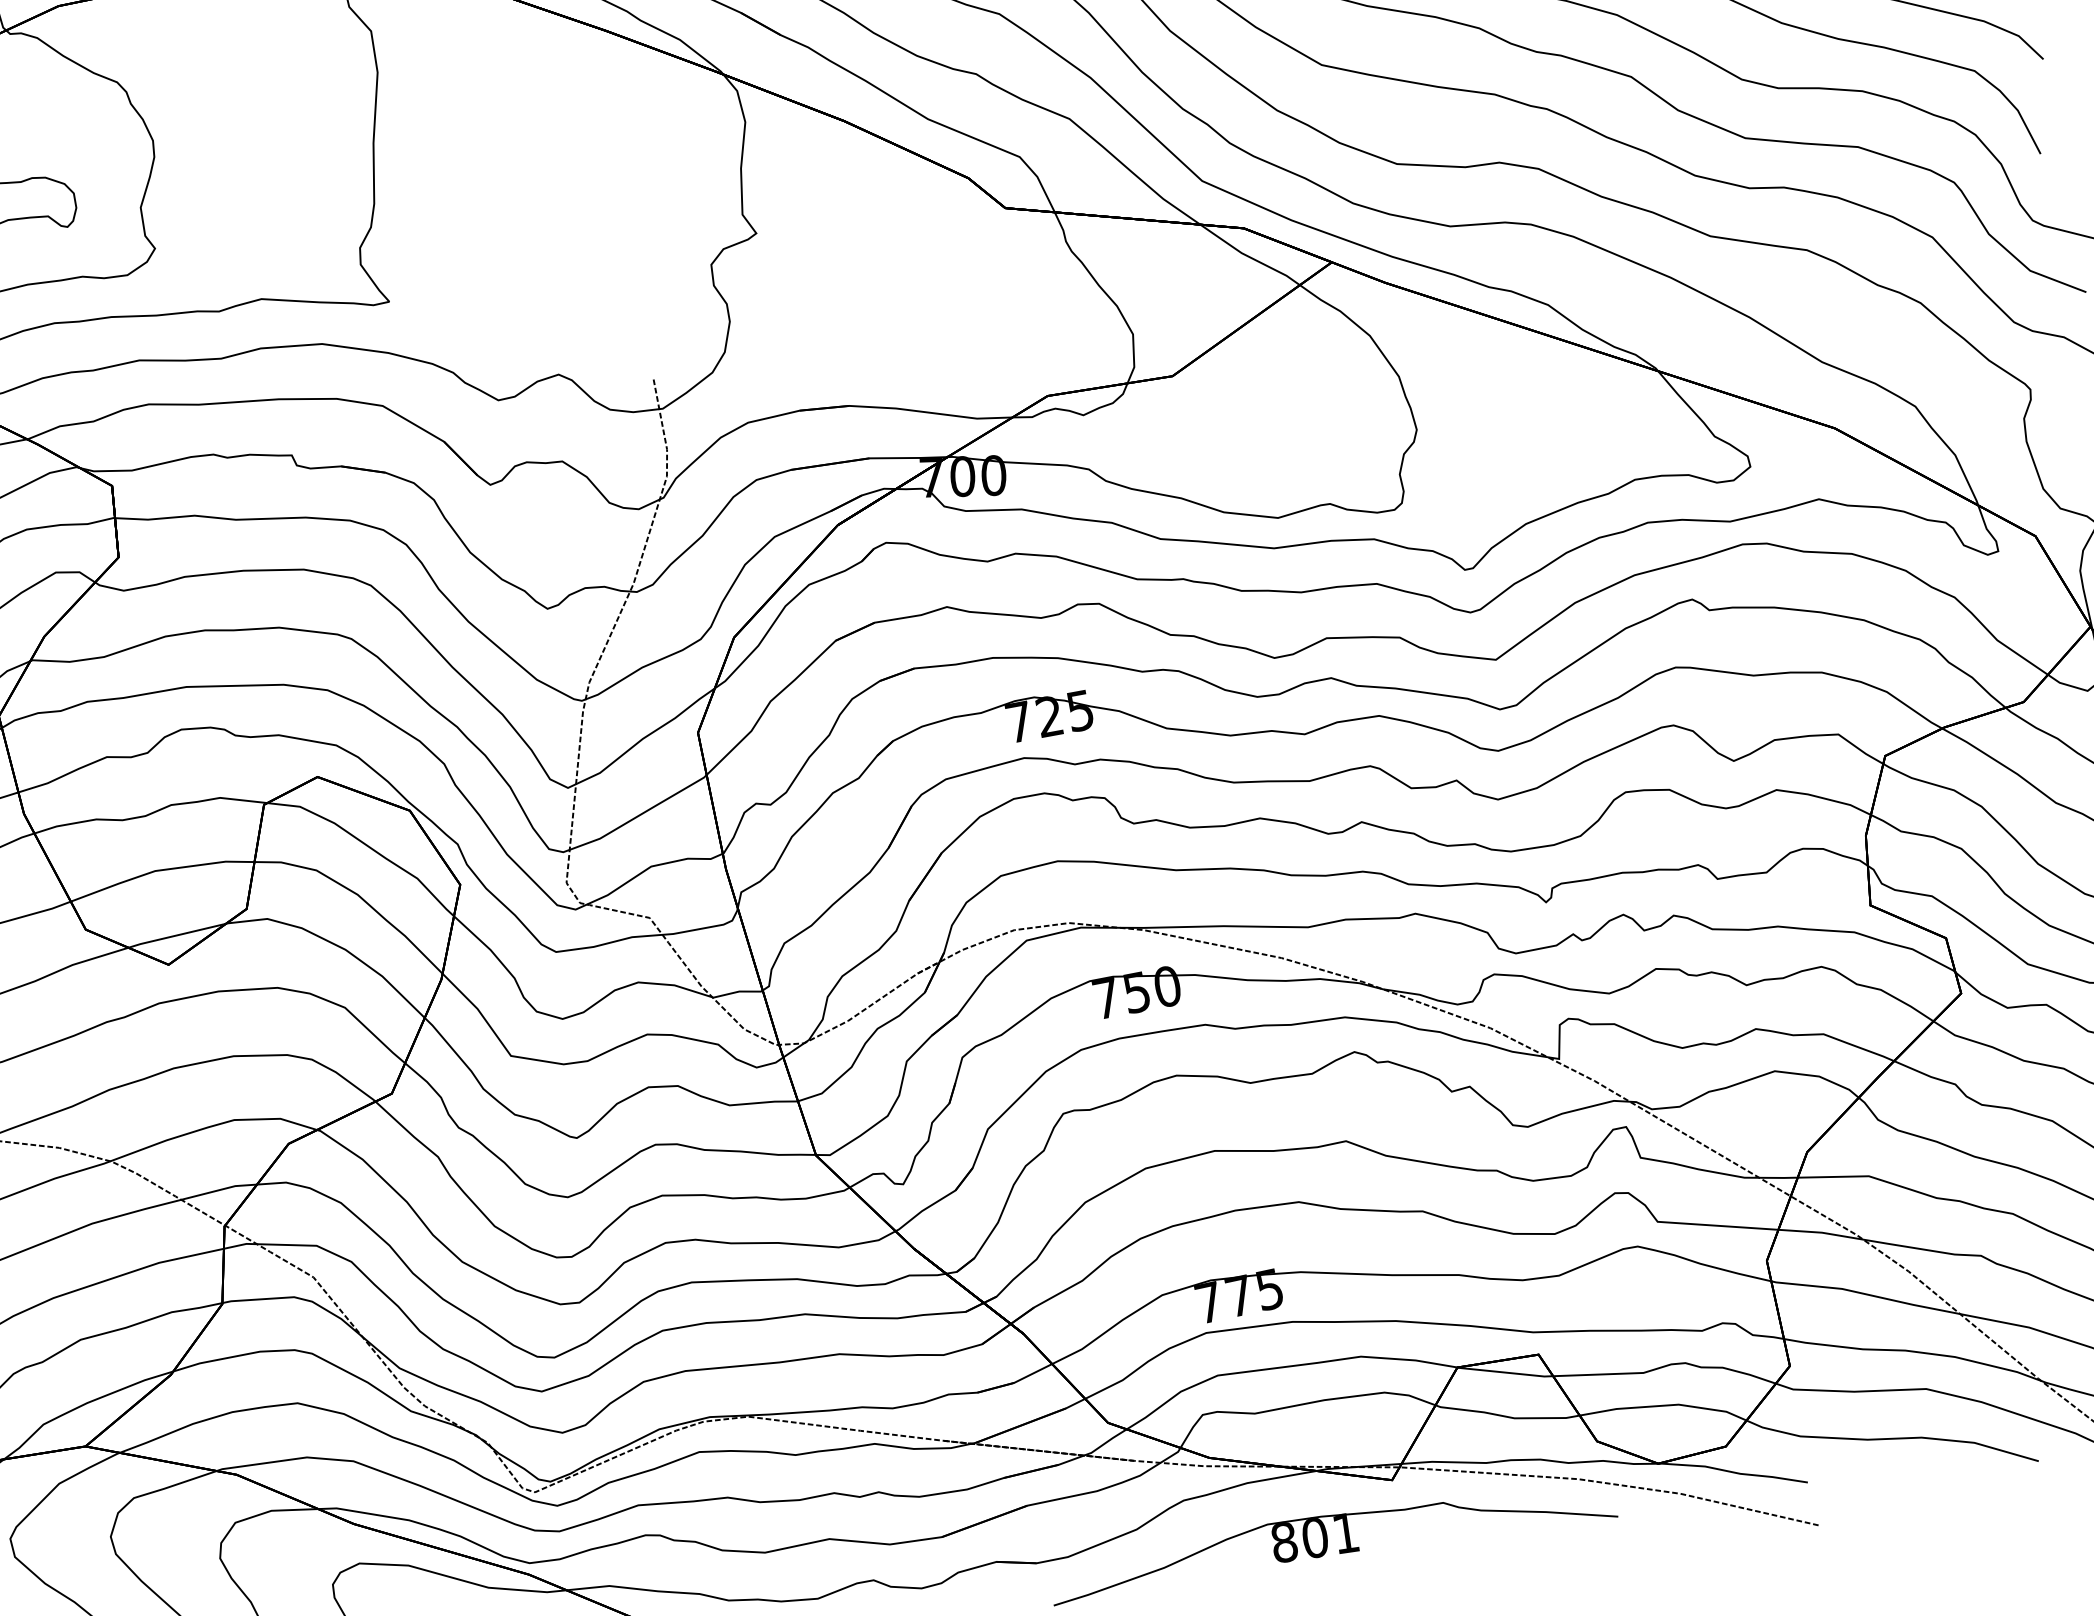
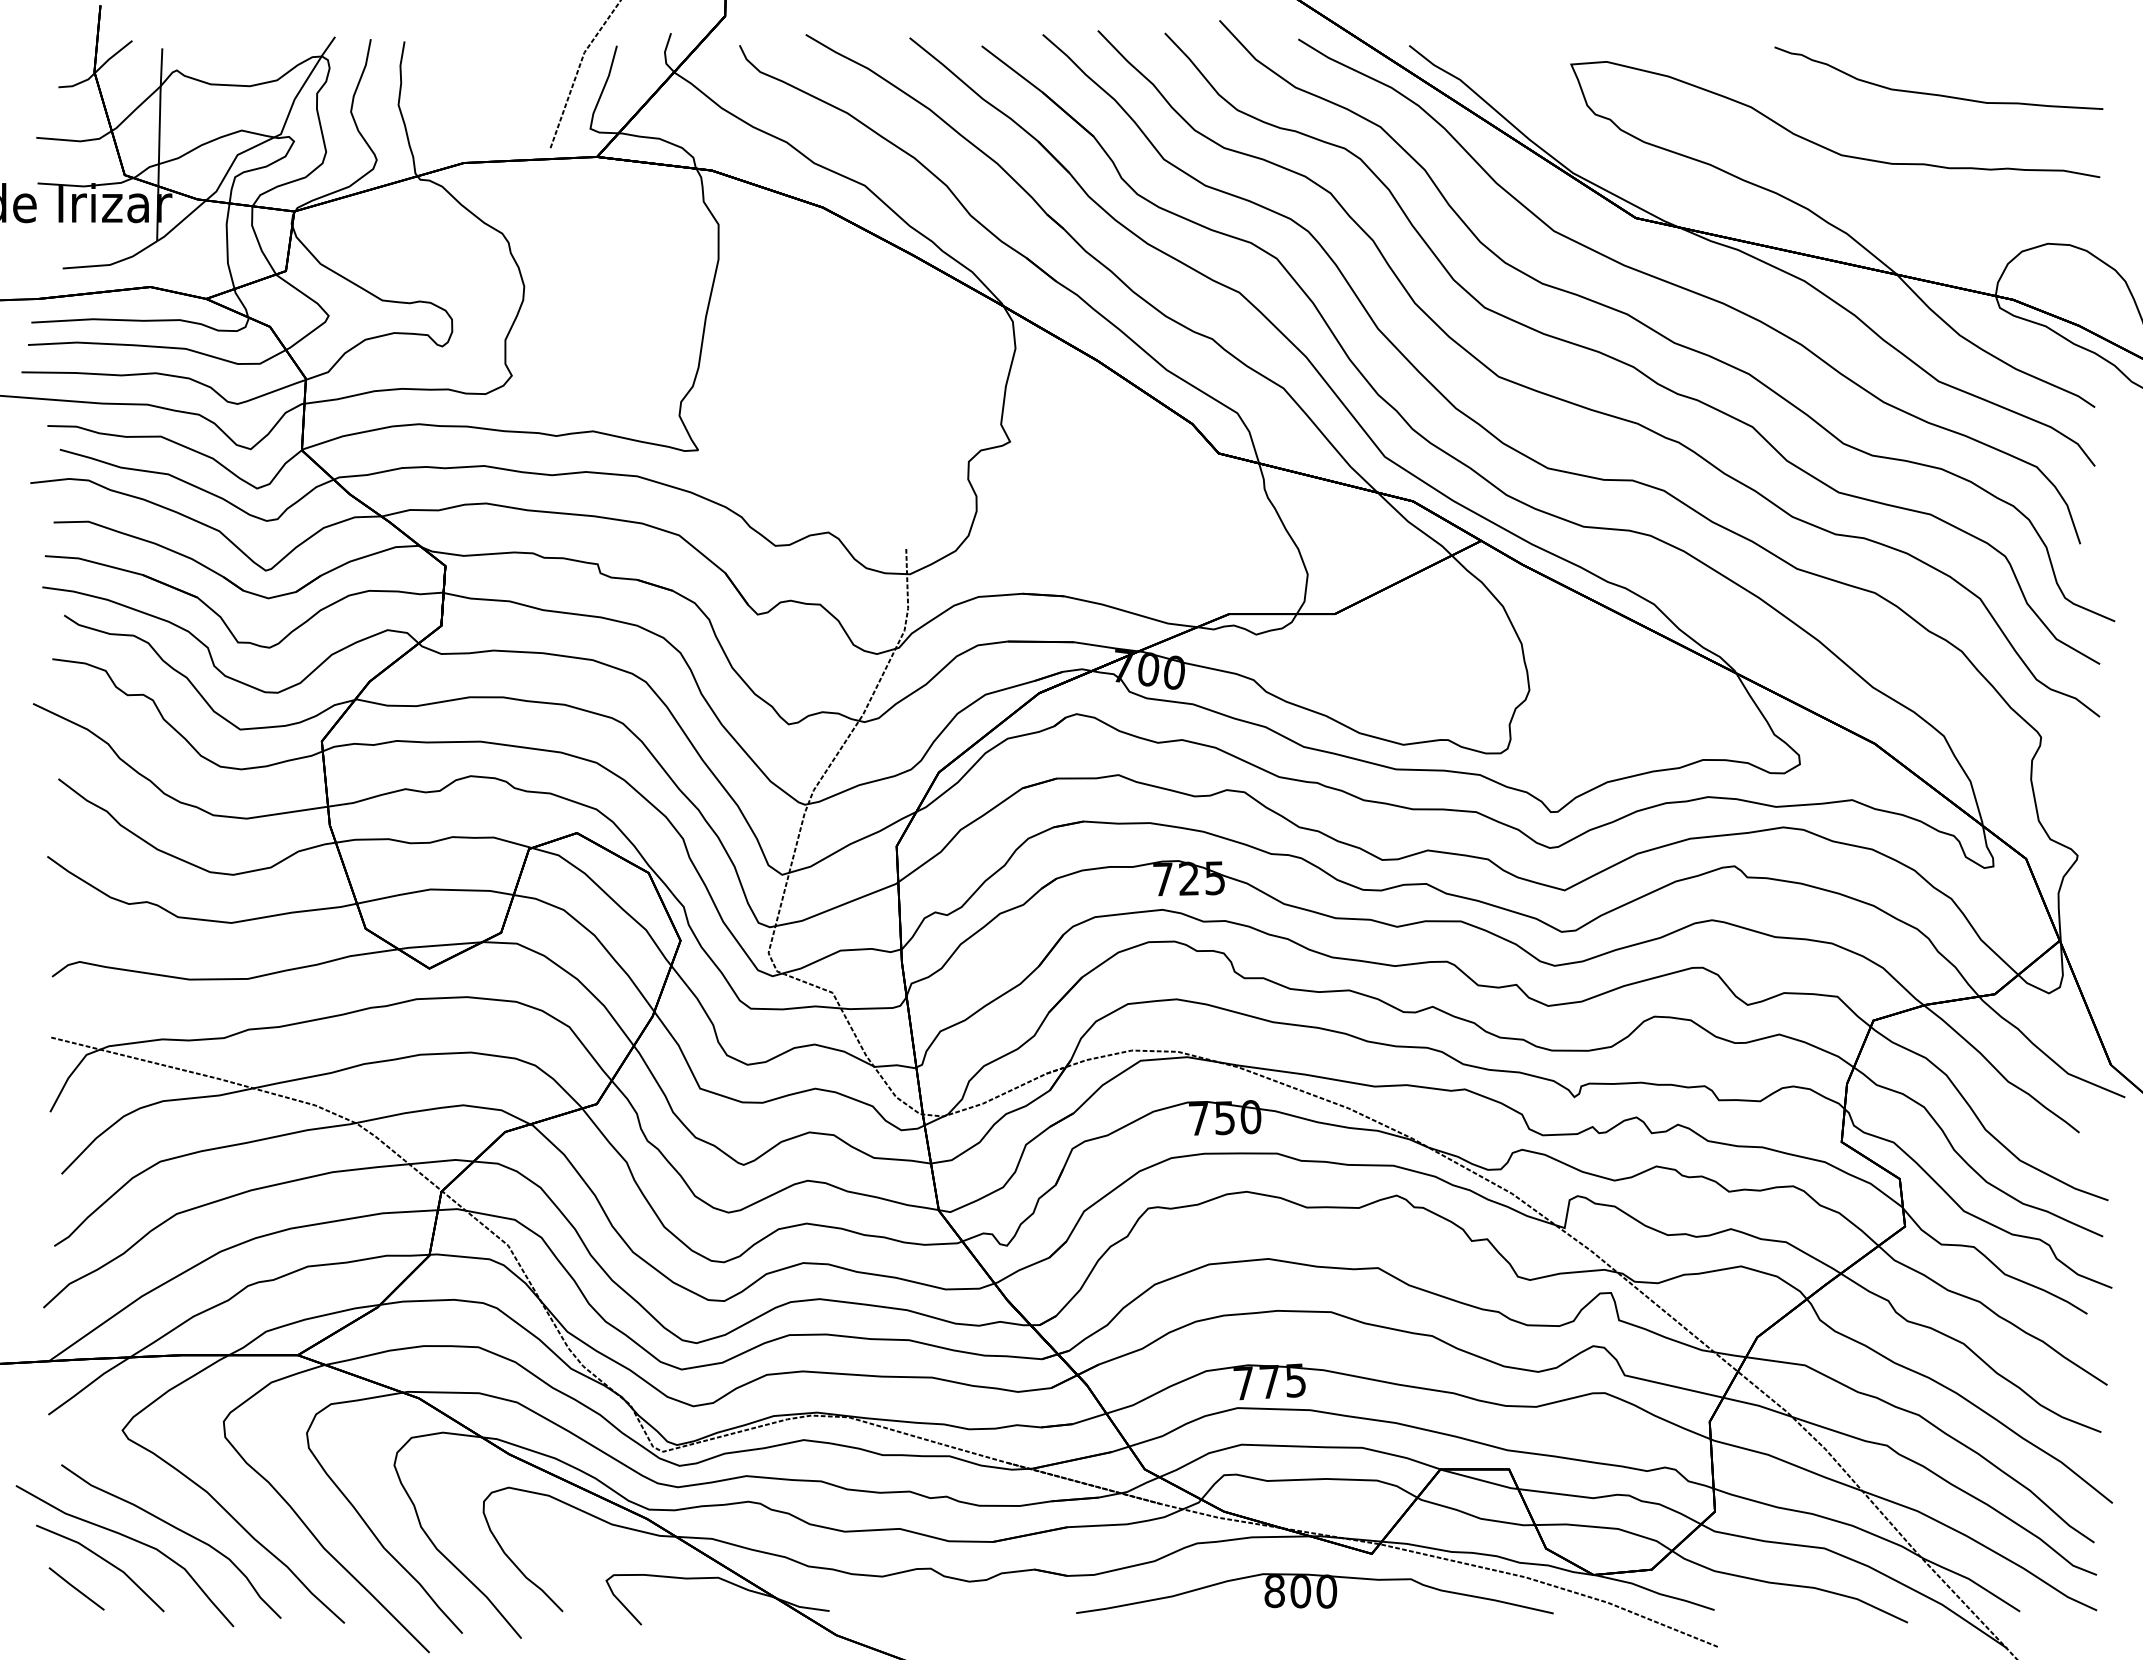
text: (1345, 1533) -> (1326, 1591), 801 -> 800

